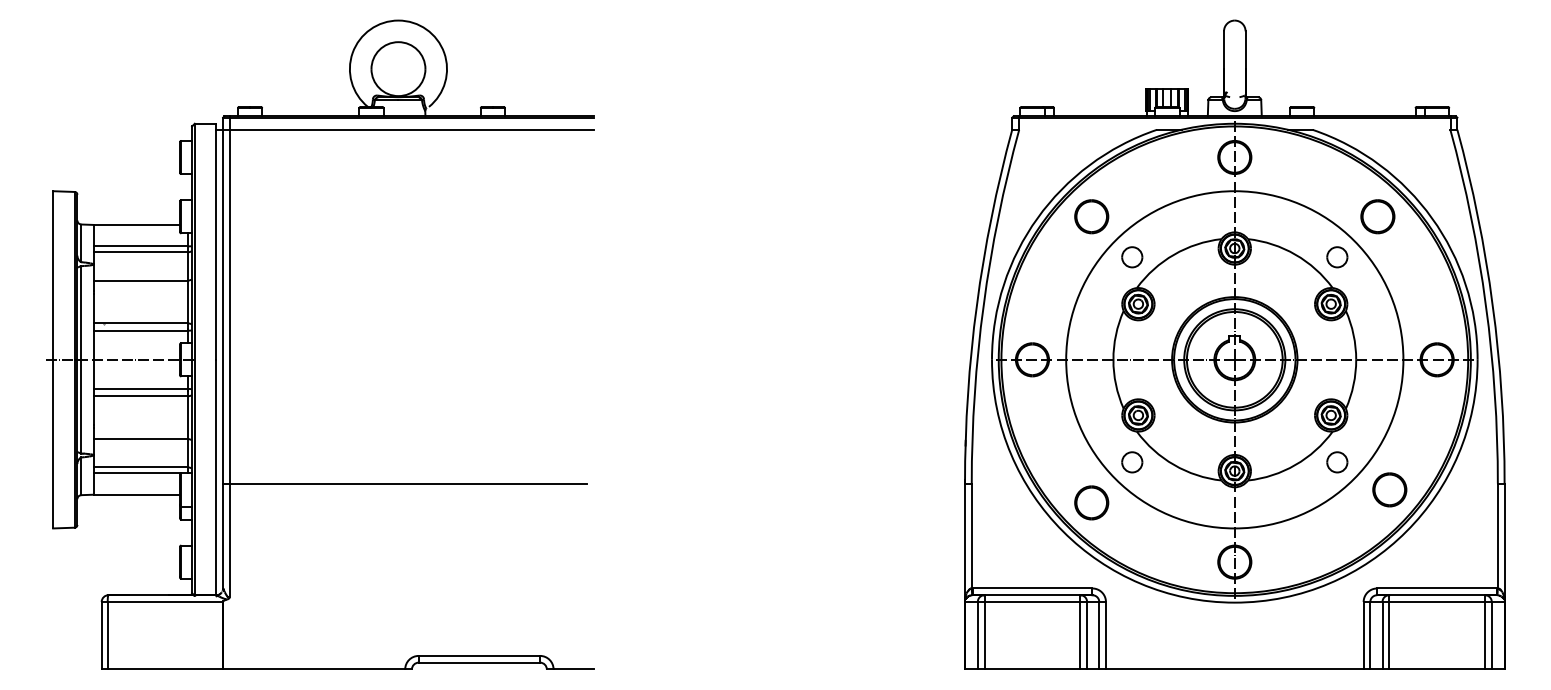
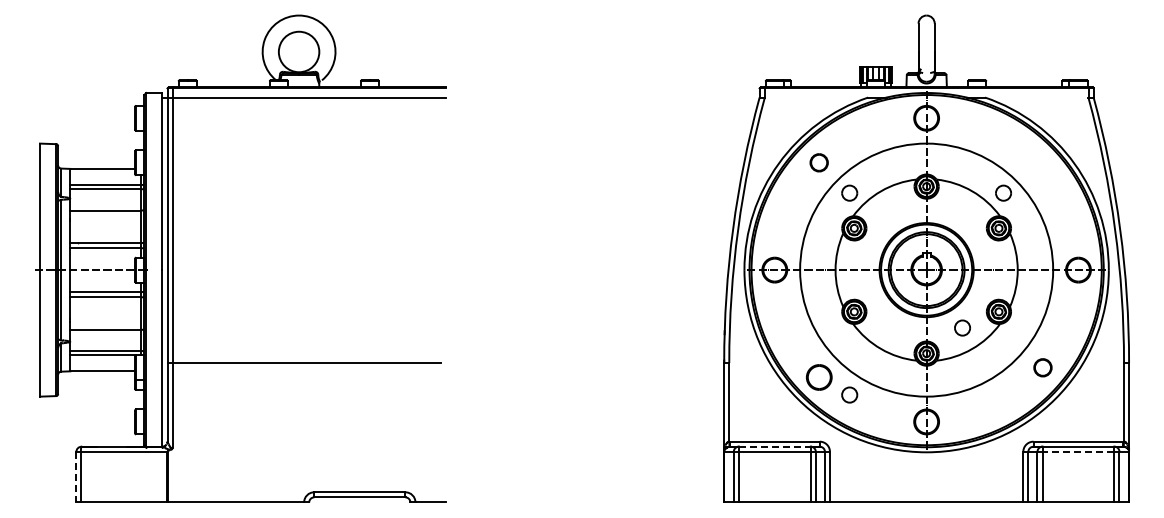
part: (1090, 216) -> (818, 162), size x0.7
part: (1377, 216) -> (1033, 162), removed
part: (1131, 461) -> (849, 394), moved
part: (1337, 461) -> (962, 327), moved
part: (1389, 489) -> (1042, 367), size x0.7
line: (1032, 594) -> (774, 446), solid -> dashed
line: (1437, 601) -> (1078, 451), solid -> dashed
line: (101, 636) -> (76, 477), solid -> dashed

